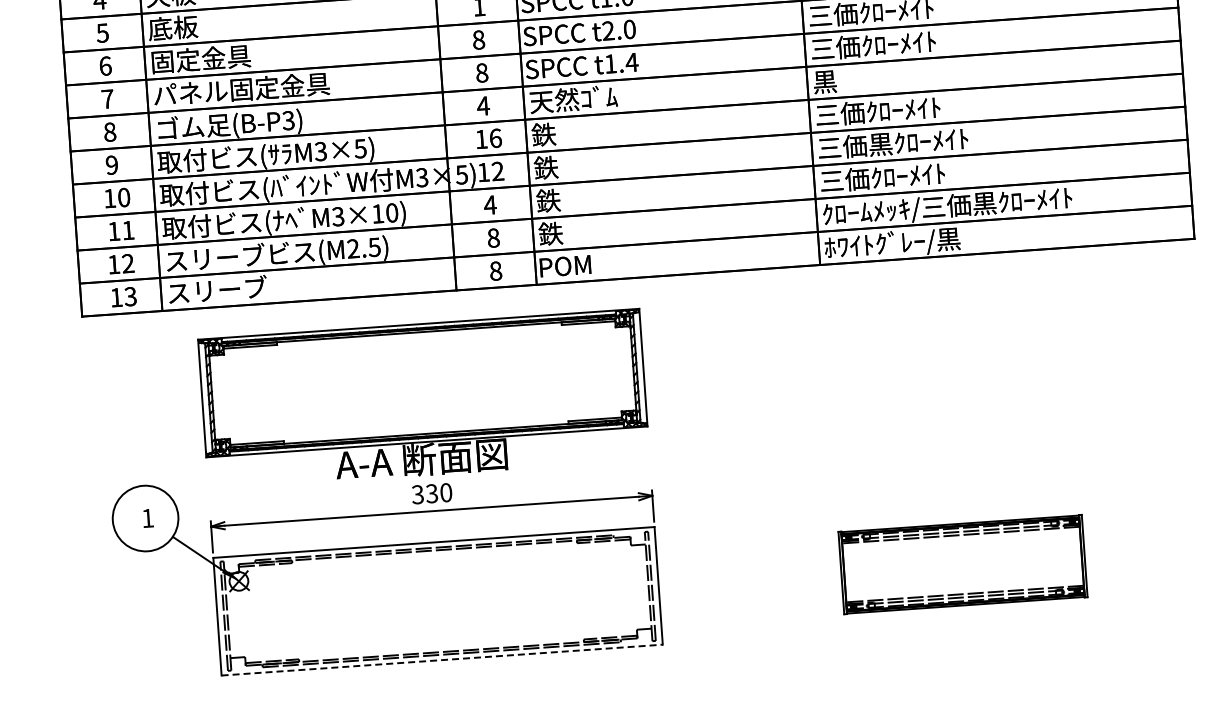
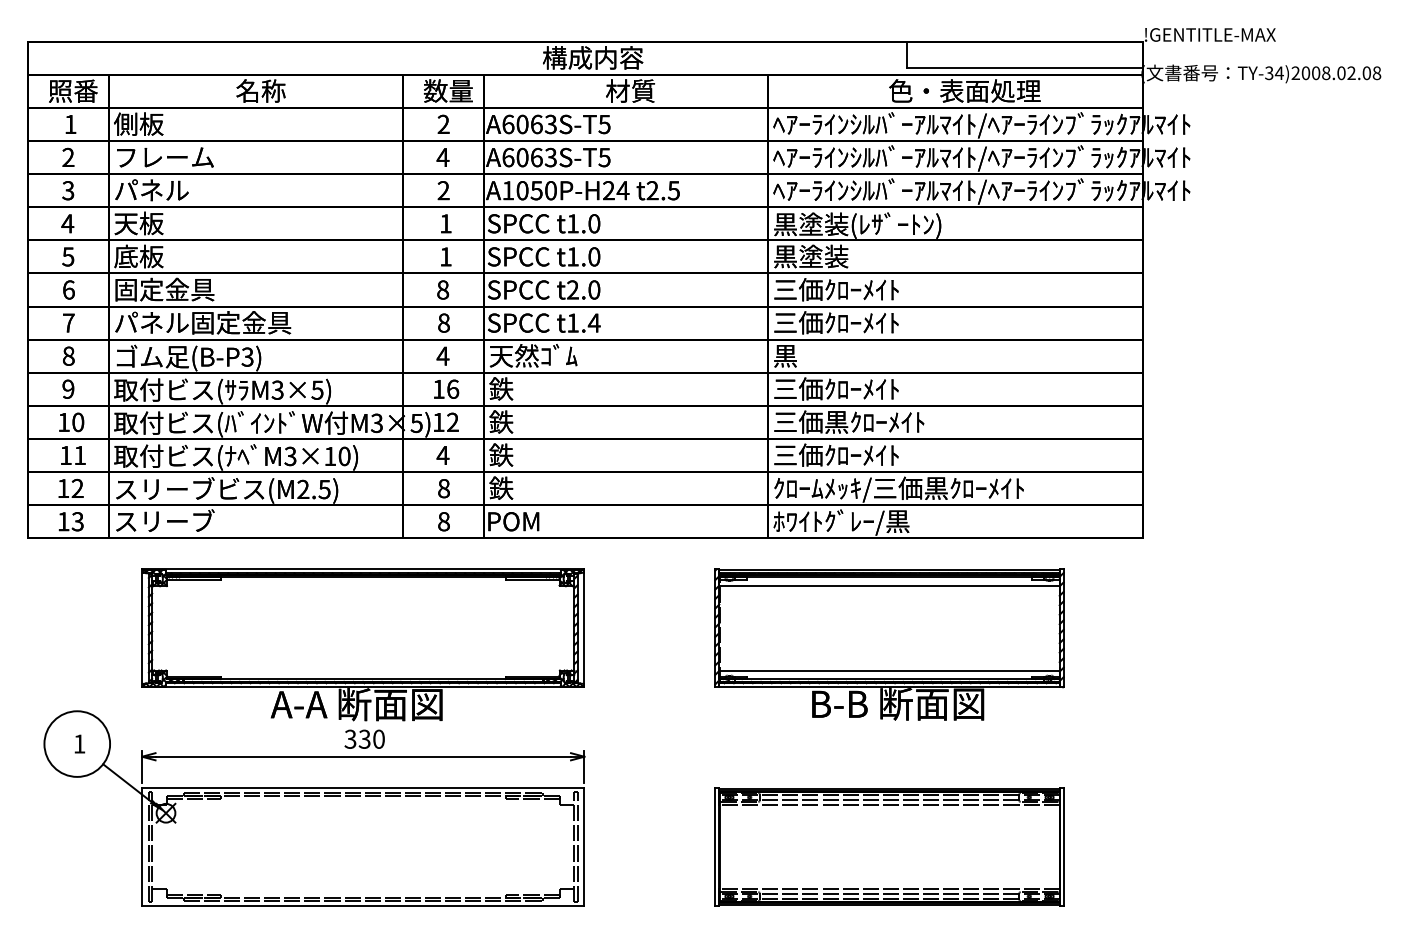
part: (948, 362) -> (889, 644), added
part: (962, 564) -> (889, 846), size x1.43
line: (442, 659) -> (363, 905), dashed -> solid

